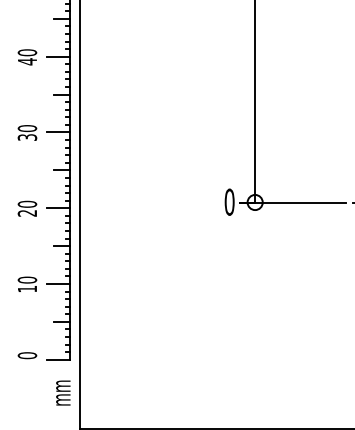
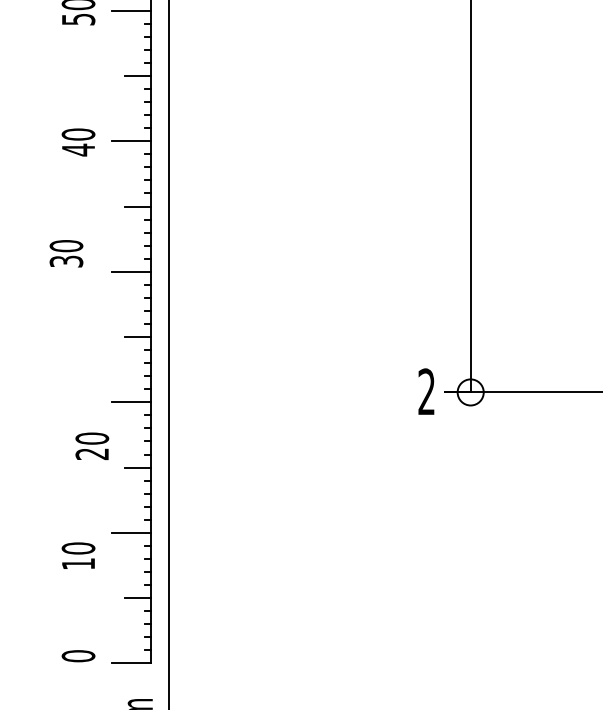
text: (27, 132) -> (66, 252), moved
text: (229, 201) -> (426, 390), 0 -> 2
text: (27, 208) -> (92, 445), moved
text: (27, 283) -> (78, 554), moved

